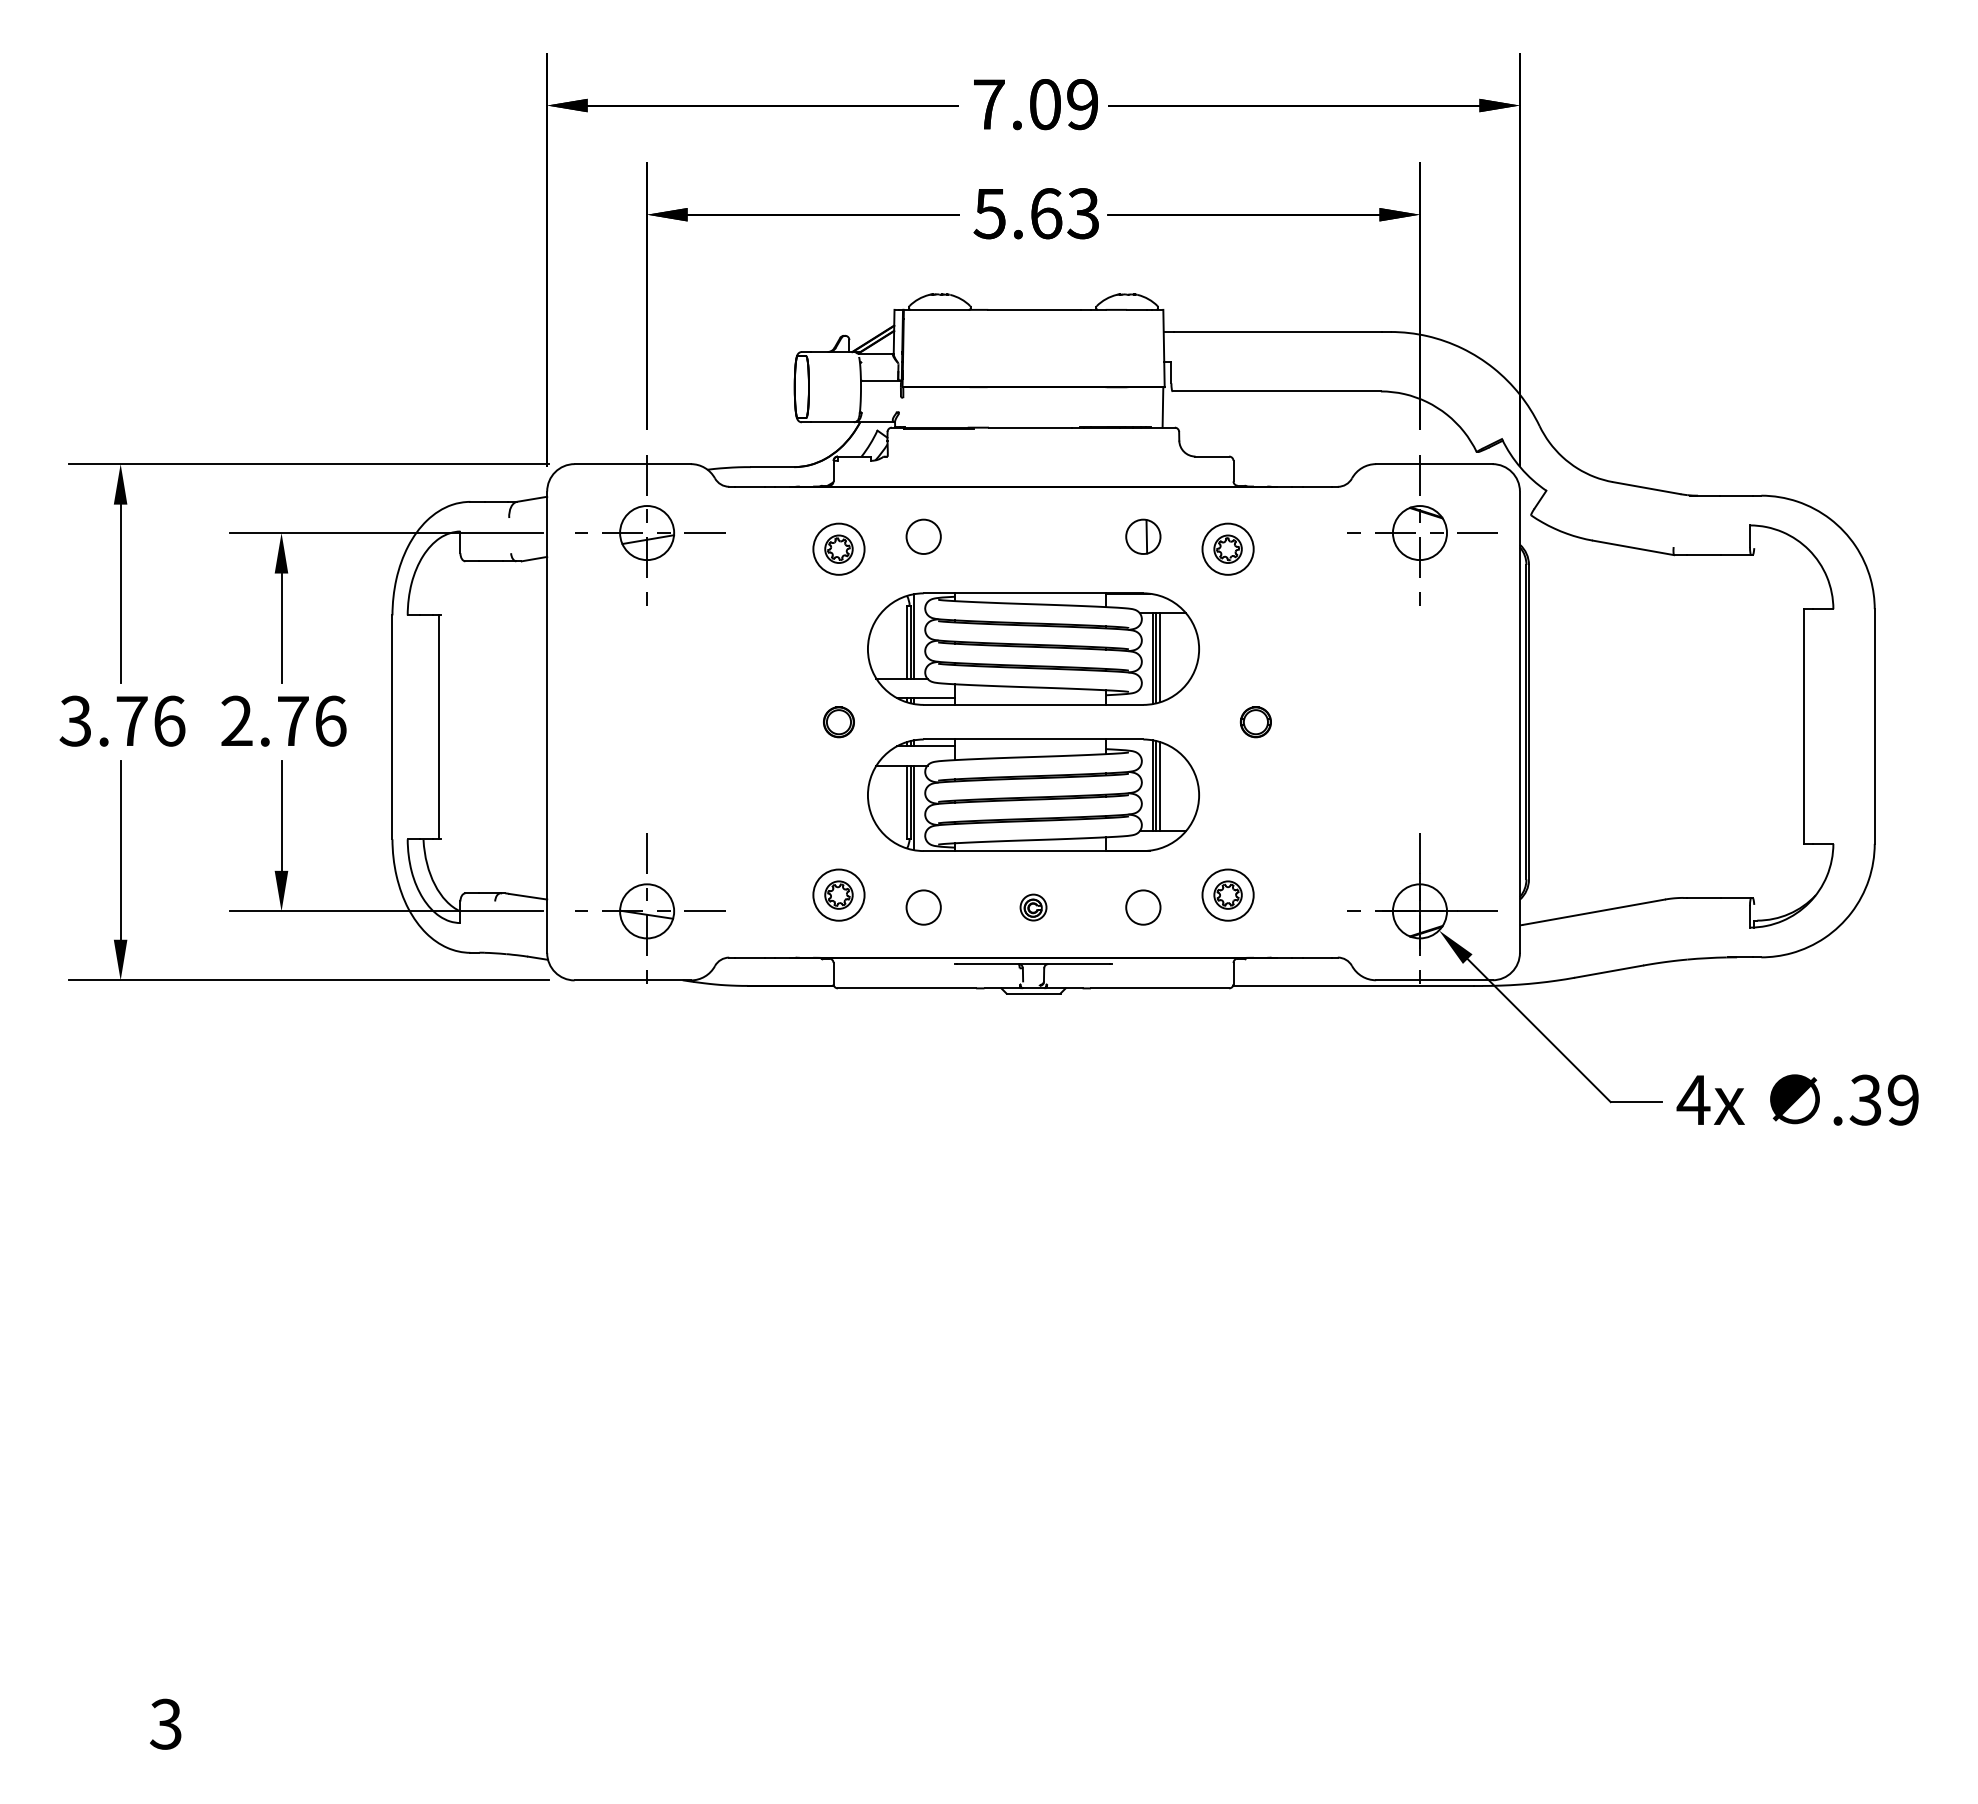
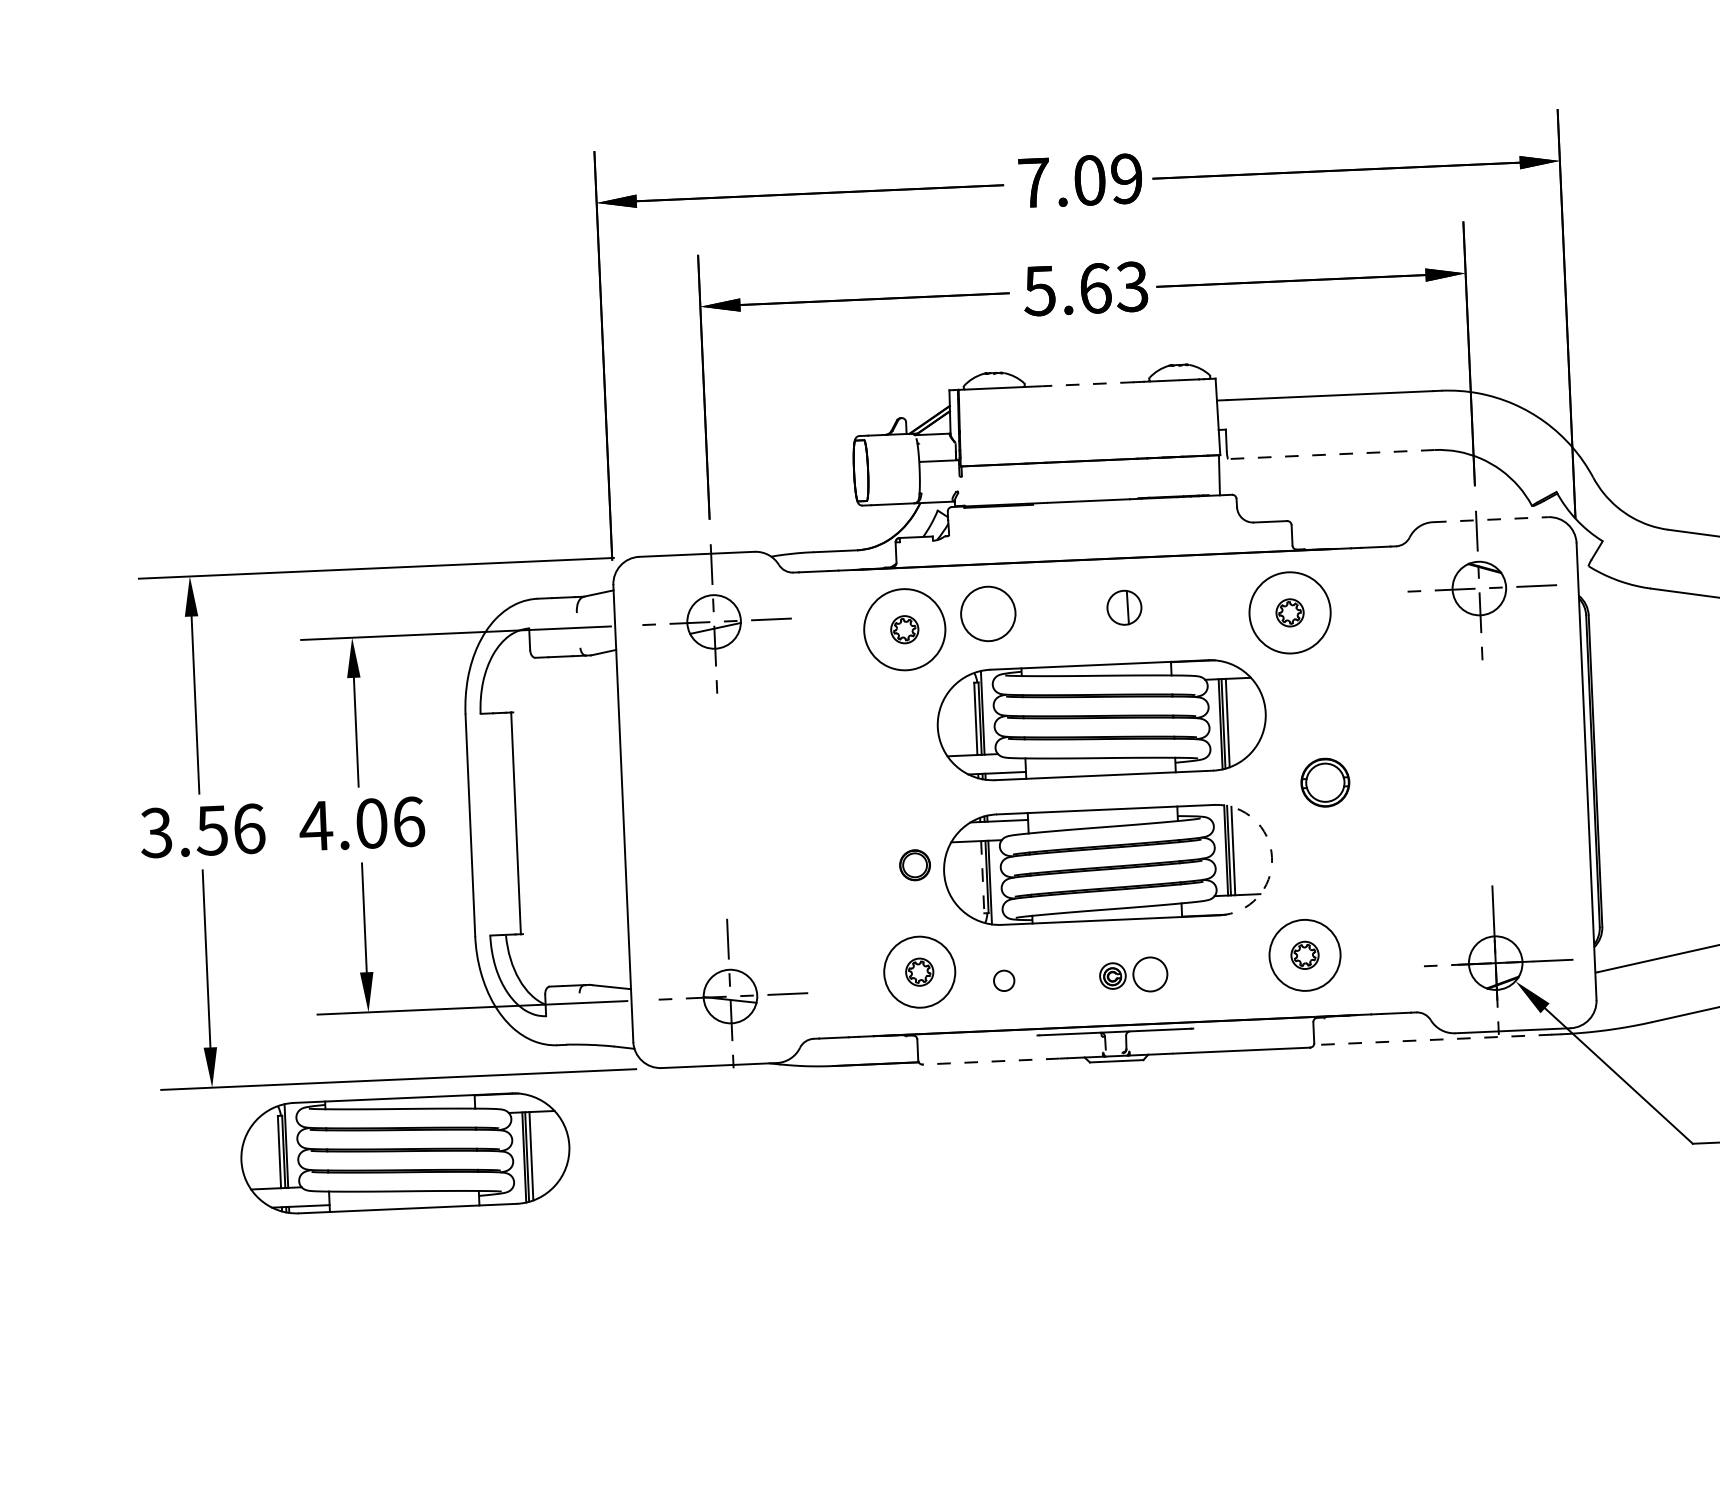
line: (1033, 309) -> (1087, 383), solid -> dashed
line: (1276, 391) -> (1331, 454), solid -> dashed
line: (1434, 464) -> (1490, 520), solid -> dashed
circle: (923, 536) -> (987, 613), size x1.6
part: (1143, 536) -> (1124, 607), moved
circle: (838, 548) -> (904, 628), size x1.6
circle: (1227, 548) -> (1289, 612), size x1.6
text: (263, 720) -> (342, 824), 2.76 -> 4.06
text: (131, 721) -> (211, 830), 3.76 -> 3.56
part: (838, 722) -> (914, 865), moved
part: (1255, 722) -> (1324, 783), size x1.6
arc: (1199, 795) -> (1272, 857), solid -> dashed
line: (906, 802) -> (982, 877), solid -> dashed
circle: (838, 894) -> (919, 971), size x1.4
circle: (1227, 894) -> (1304, 954), size x1.4
circle: (923, 907) -> (1003, 980), size x0.6
circle: (1143, 907) -> (1150, 974), moved
line: (1352, 985) -> (1432, 1039), solid -> dashed
line: (906, 988) -> (990, 1061), solid -> dashed
part: (312, 1054) -> (405, 1152), added

